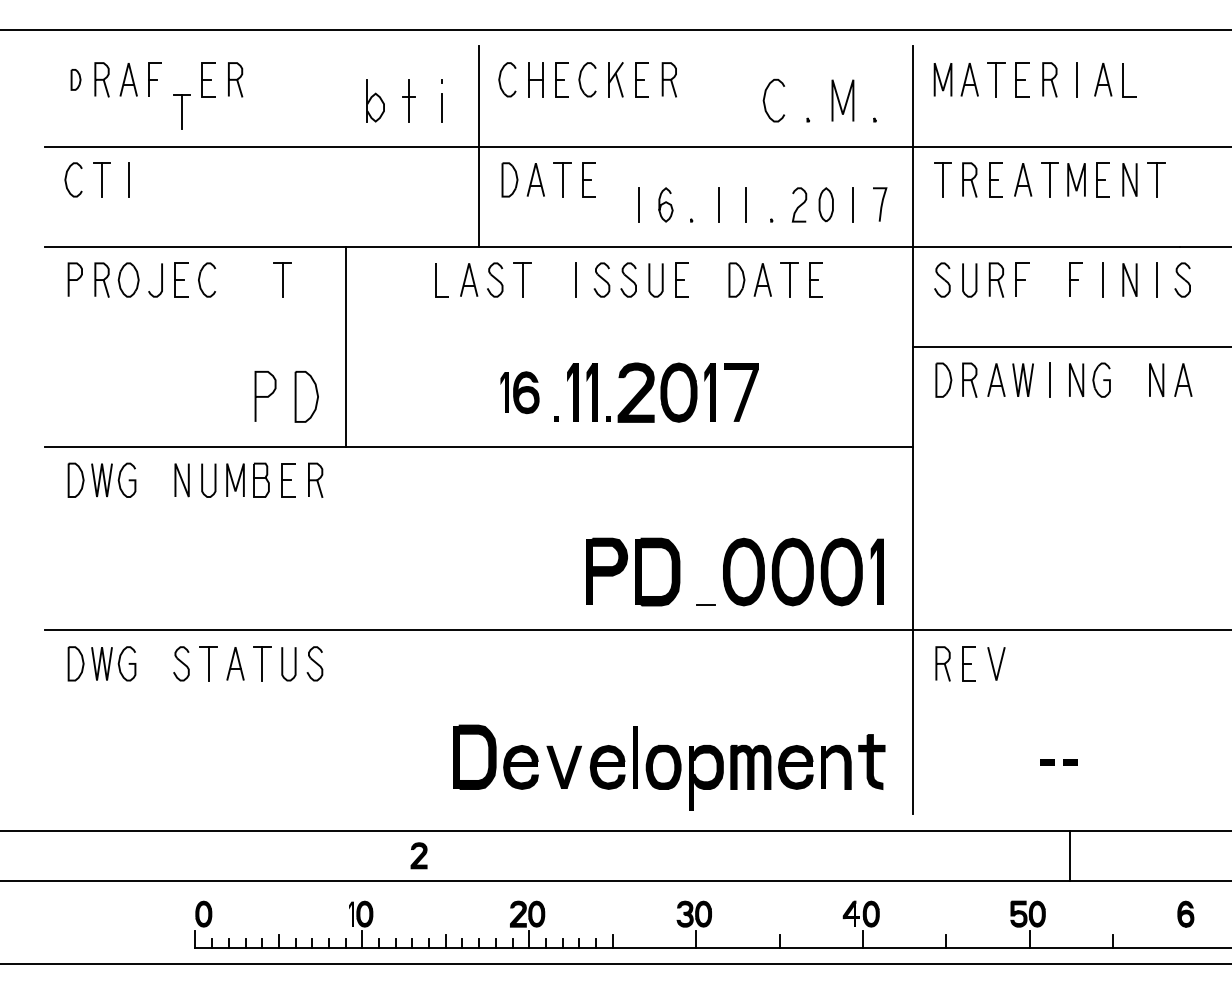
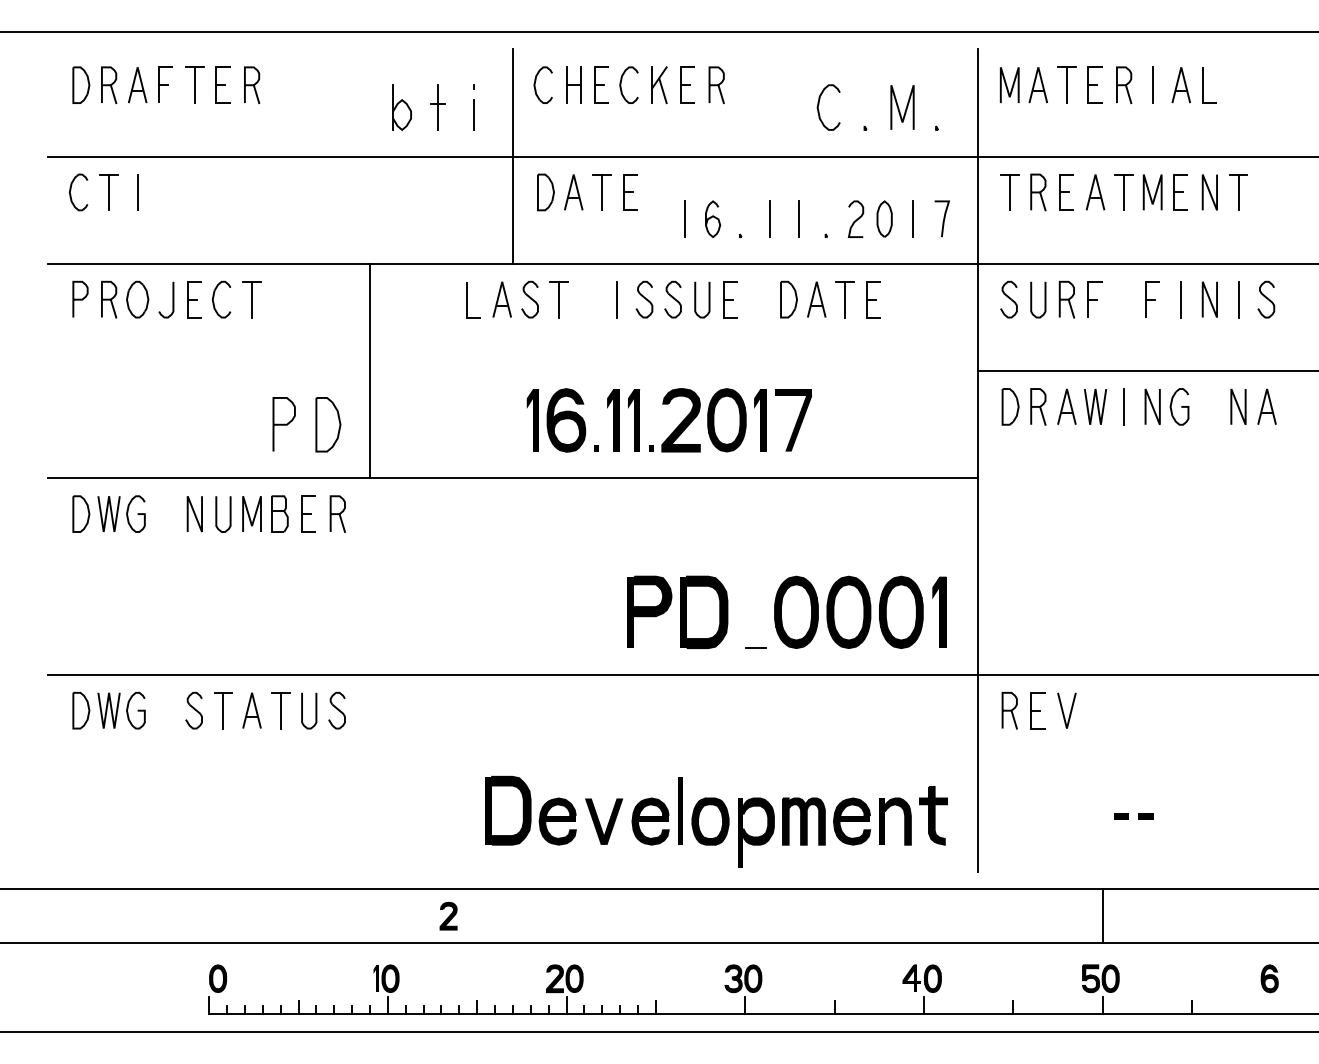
part: (75, 79) -> (80, 84), size x1.67
part: (181, 111) -> (194, 84), moved
part: (282, 279) -> (252, 299), moved
part: (519, 392) -> (556, 420), size x1.43
line: (1069, 855) -> (1102, 915), moved

